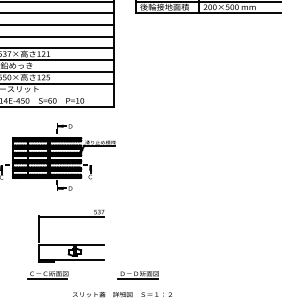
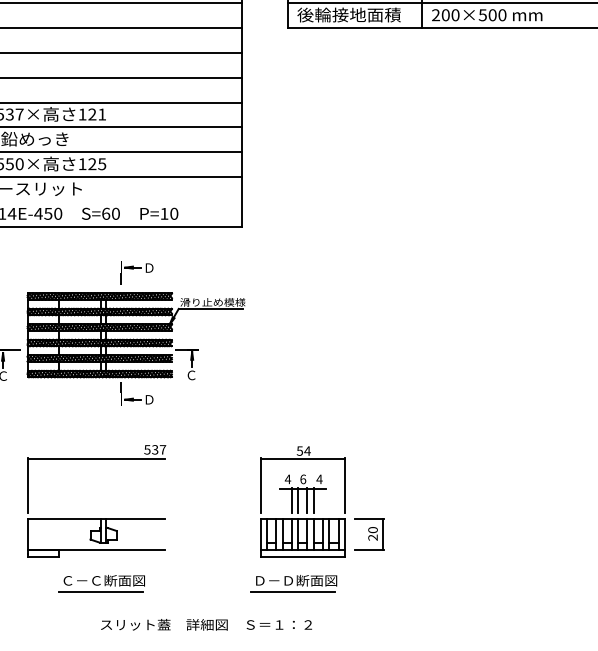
part: (151, 236) -> (321, 501), added
part: (71, 244) -> (96, 518), moved
text: (121, 294) -> (204, 624), moved

